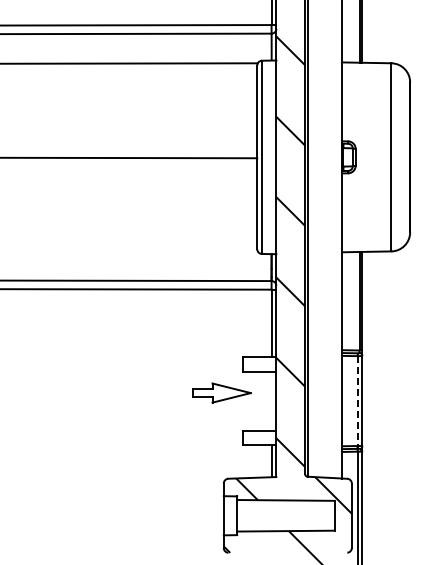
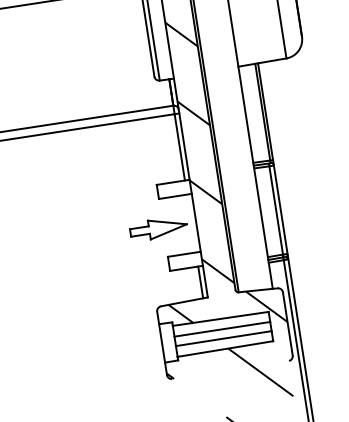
part: (221, 392) -> (158, 228), moved
line: (357, 401) -> (276, 210), dashed -> solid
line: (285, 510) -> (221, 328), added
line: (285, 520) -> (223, 338), added

